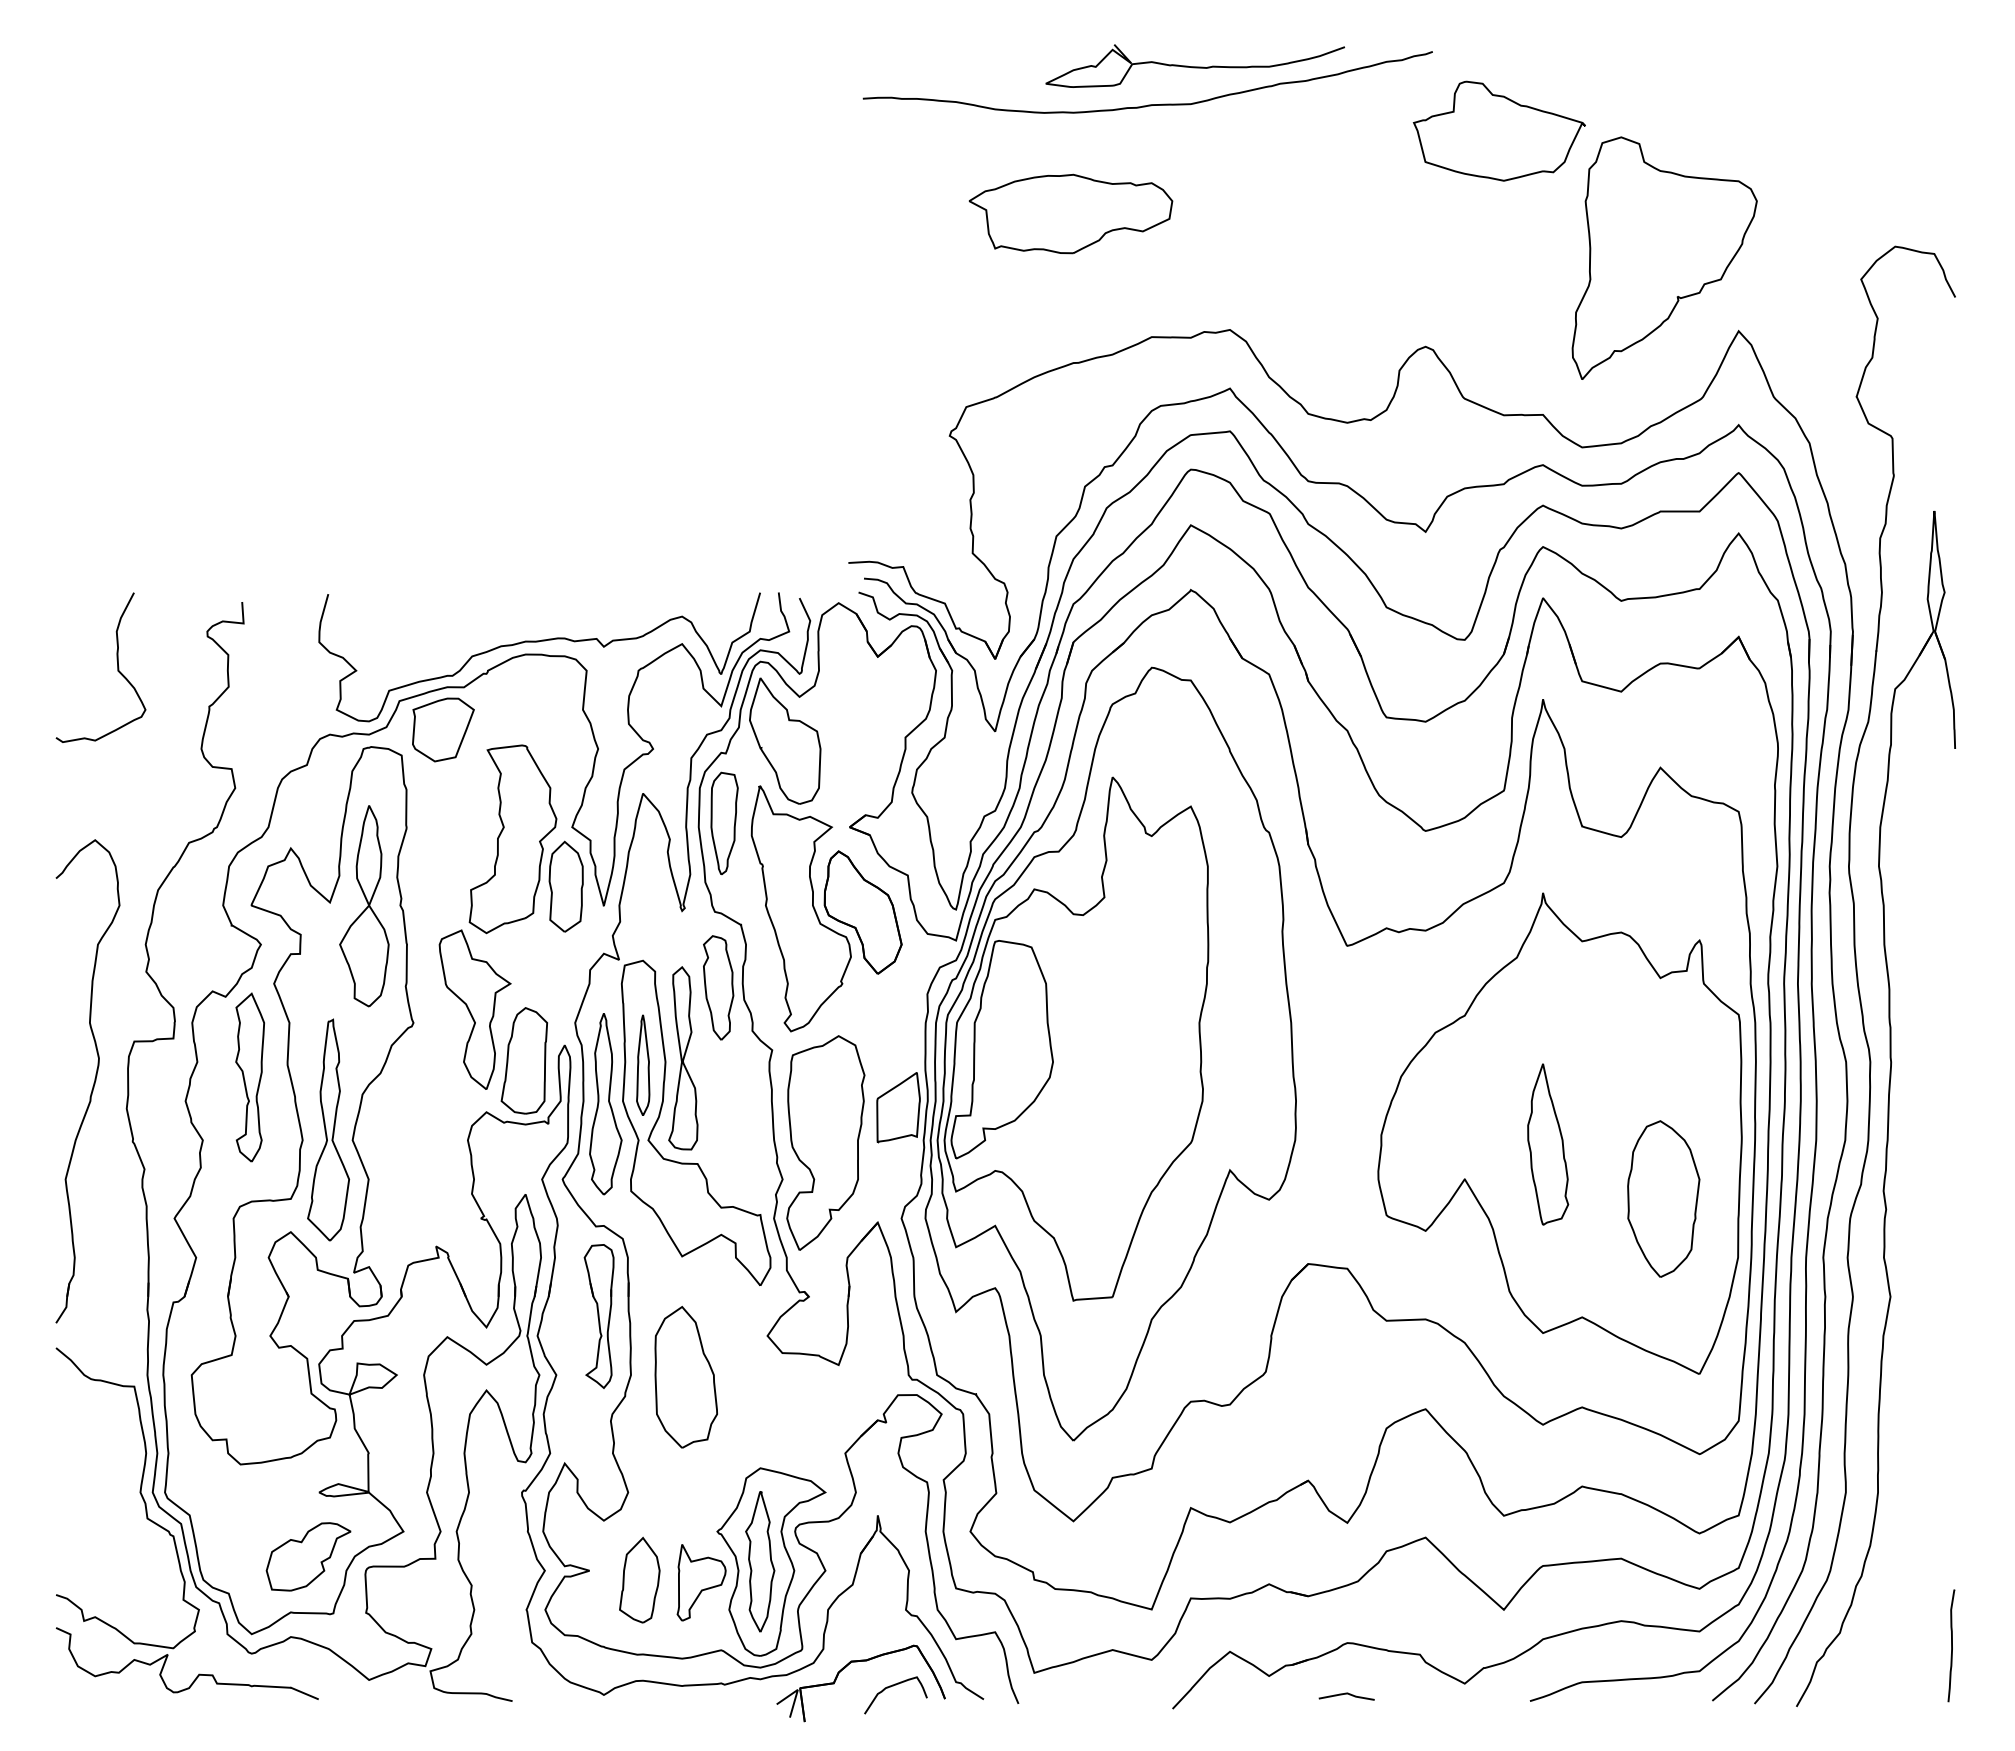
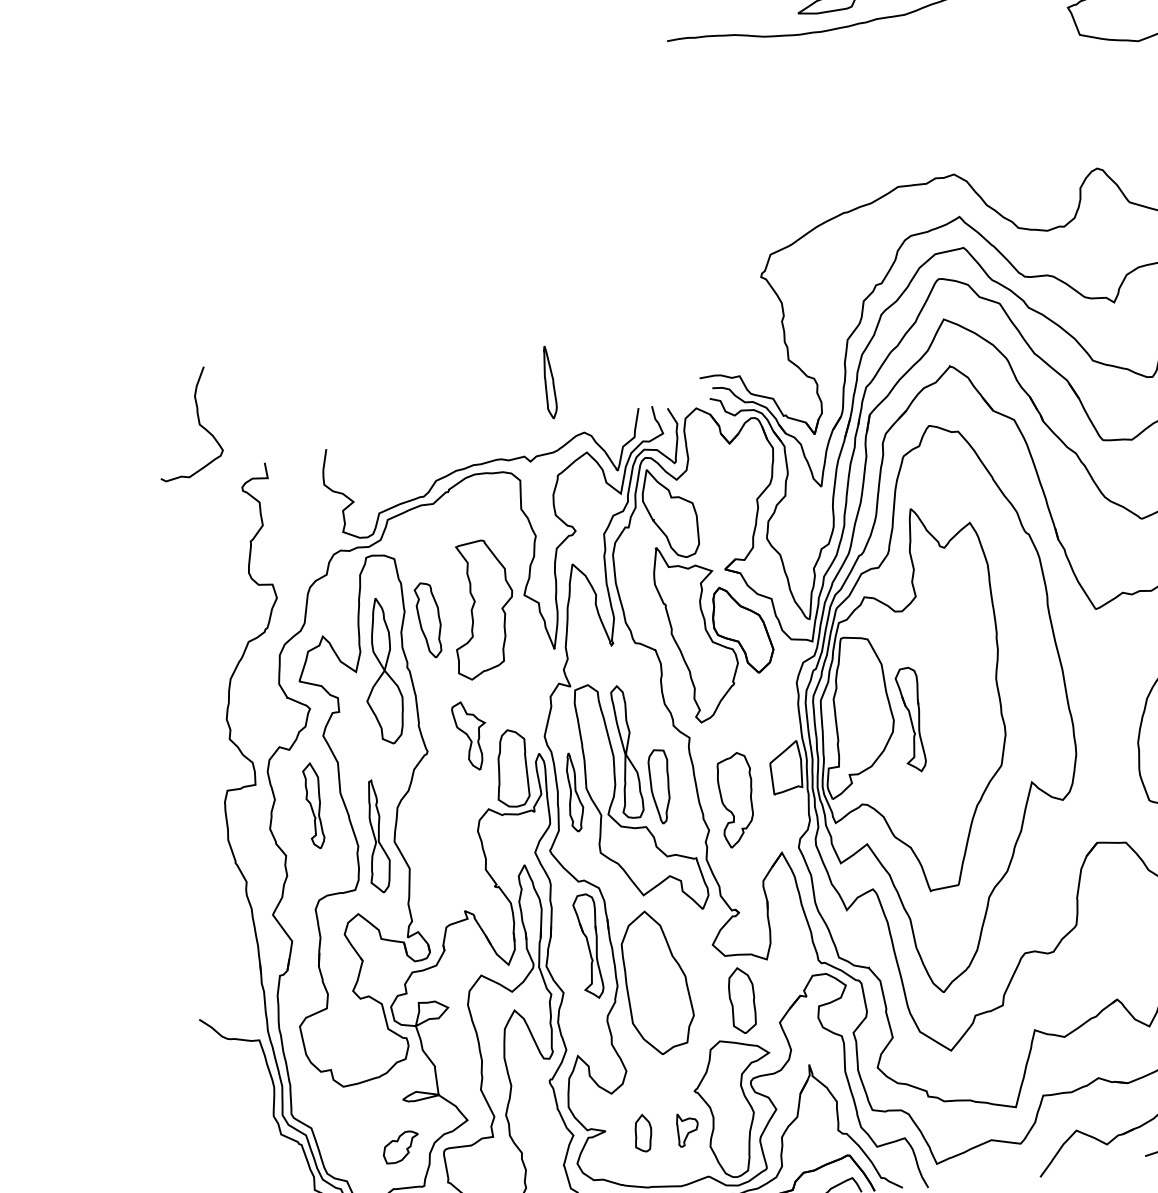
part: (1070, 213) -> (827, 105), removed
curve: (117, 667) -> (198, 422), moved
part: (443, 729) -> (422, 536), removed
part: (724, 823) -> (660, 786), moved
part: (565, 886) -> (741, 1000), moved
part: (718, 987) -> (429, 620), moved
part: (474, 1009) -> (470, 736), size x0.6
part: (643, 1064) -> (549, 381), moved
part: (1076, 1064) -> (911, 720), added
part: (249, 1077) -> (314, 806), size x0.7
part: (93, 1082) -> (201, 824), removed
part: (605, 1104) -> (574, 792), size x0.6
part: (328, 1129) -> (376, 836), size x0.7
part: (825, 1142) -> (736, 799), size x0.6
part: (685, 1377) -> (657, 982), size x1.4
part: (308, 1556) -> (401, 1147), size x0.6
part: (760, 1561) -> (728, 1108), removed
part: (639, 1579) -> (642, 1133), size x0.6
part: (701, 1582) -> (687, 1129), size x0.6

